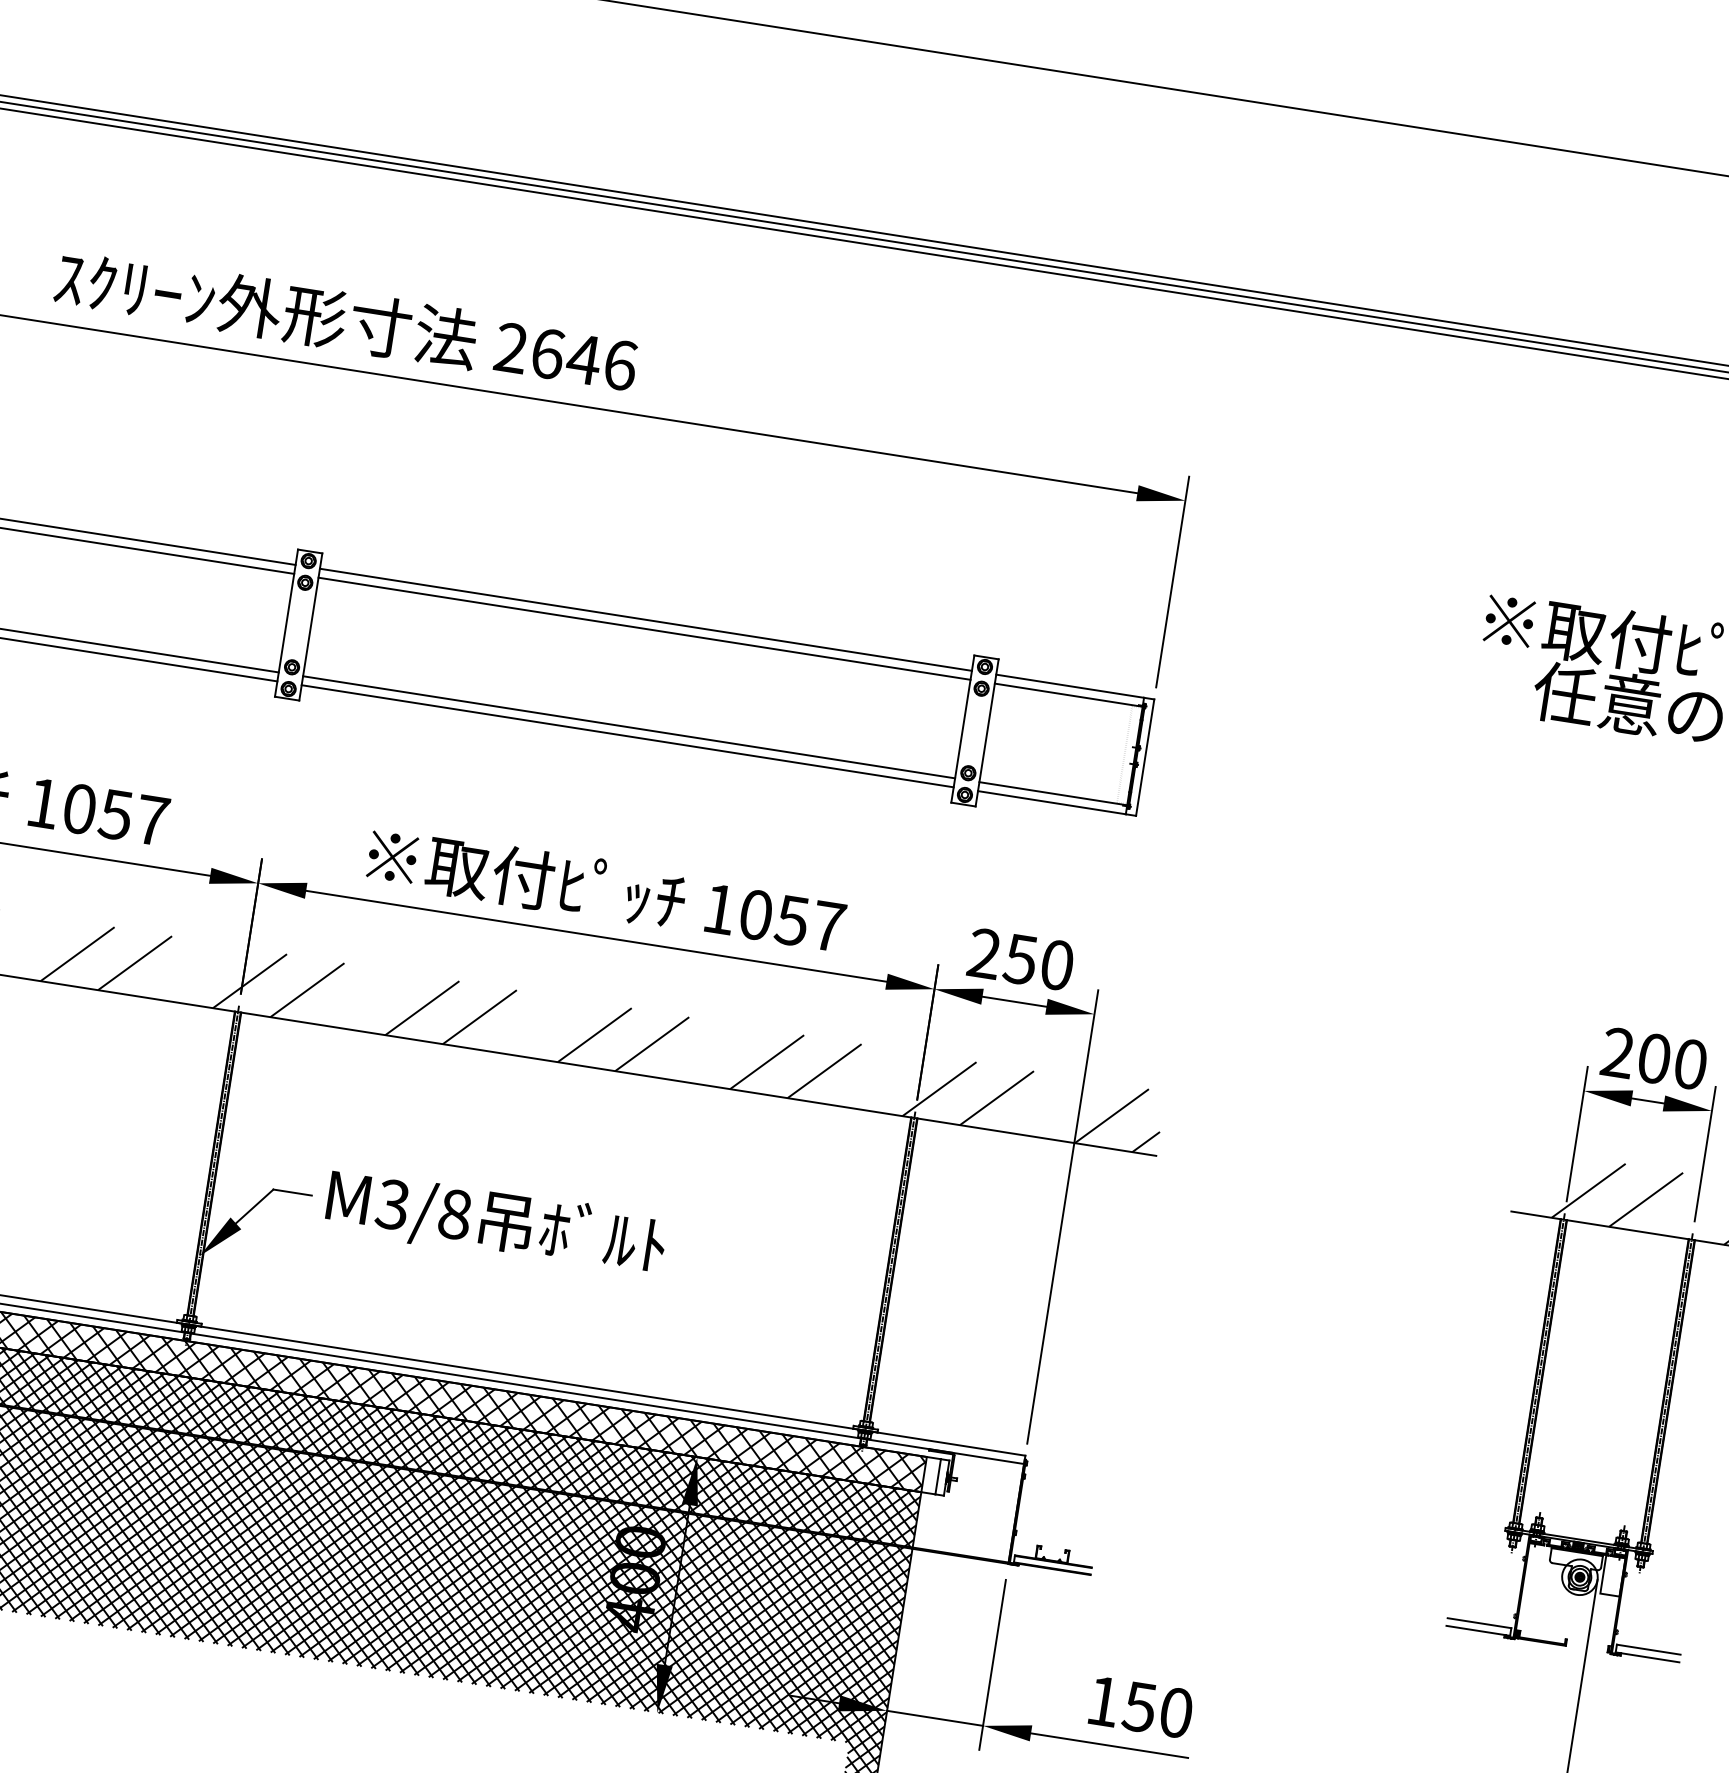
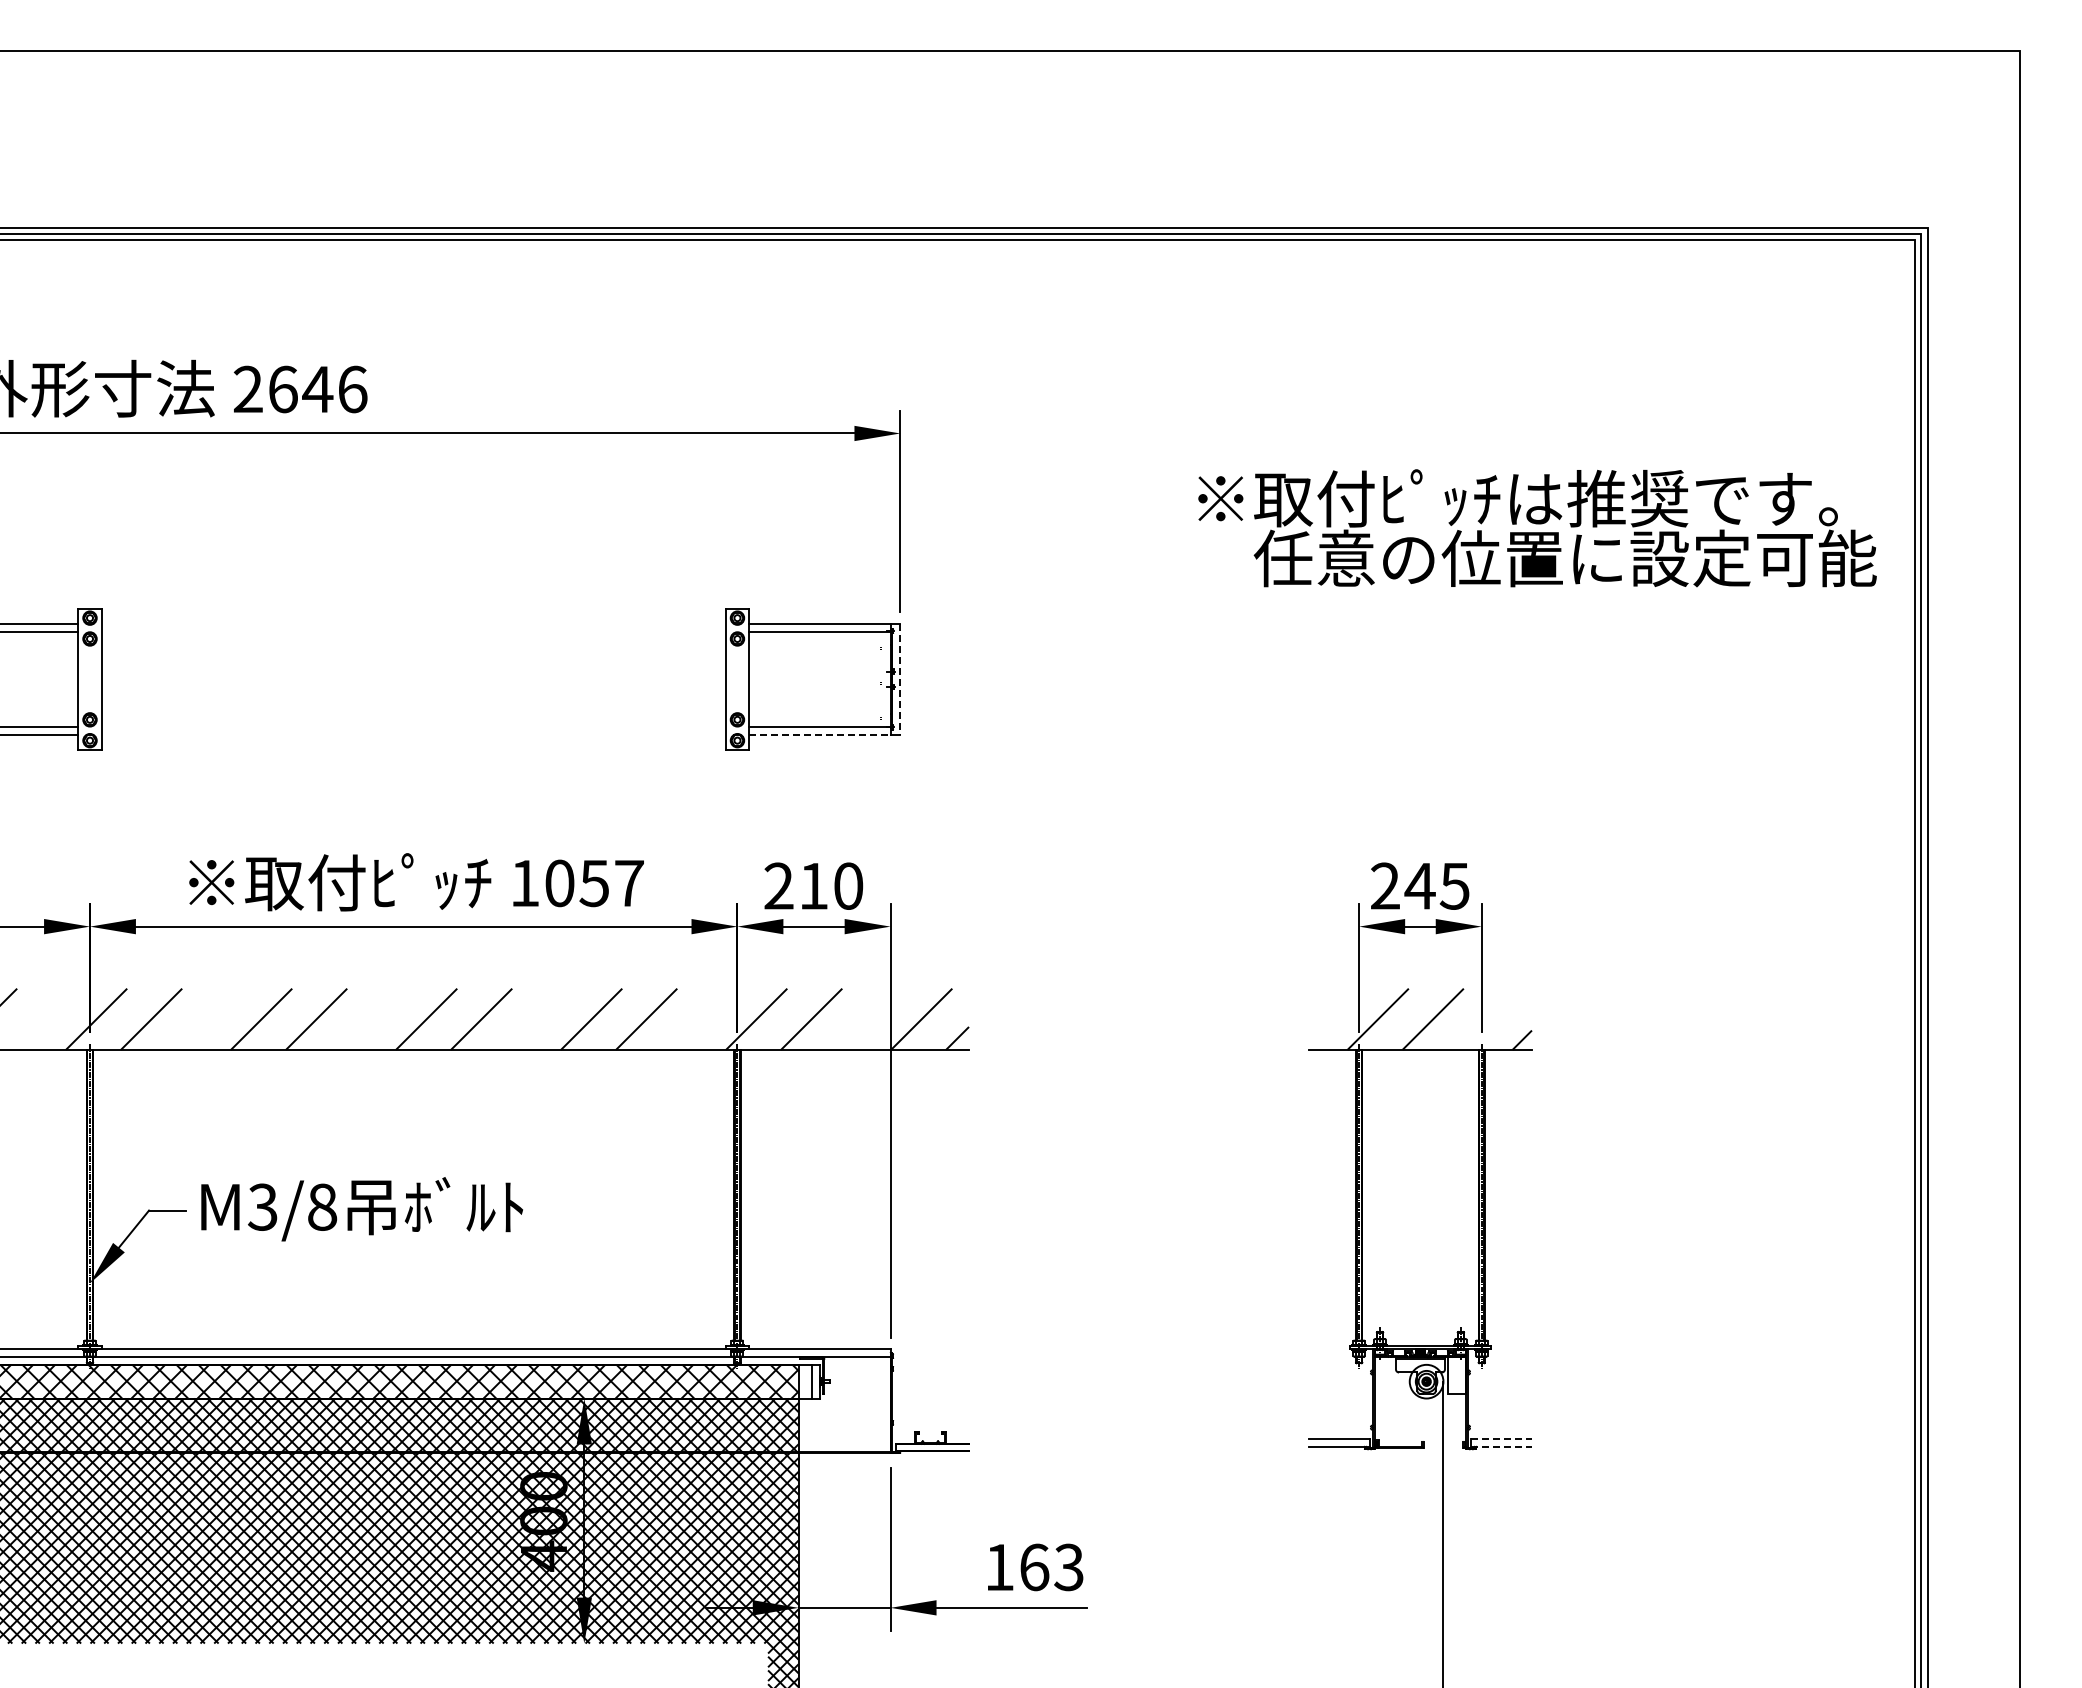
line: (645, 619) -> (413, 623), removed
line: (644, 628) -> (413, 632), removed
line: (628, 727) -> (413, 726), removed
line: (627, 736) -> (413, 735), removed
line: (1145, 757) -> (900, 679), solid -> dashed
line: (1051, 802) -> (819, 735), solid -> dashed
text: (1019, 959) -> (812, 886), 250 -> 210
text: (1671, 1060) -> (1436, 885), 200 -> 245
line: (1648, 1649) -> (1501, 1439), solid -> dashed
line: (1647, 1657) -> (1501, 1446), solid -> dashed
text: (1157, 1710) -> (1051, 1567), 150 -> 163

